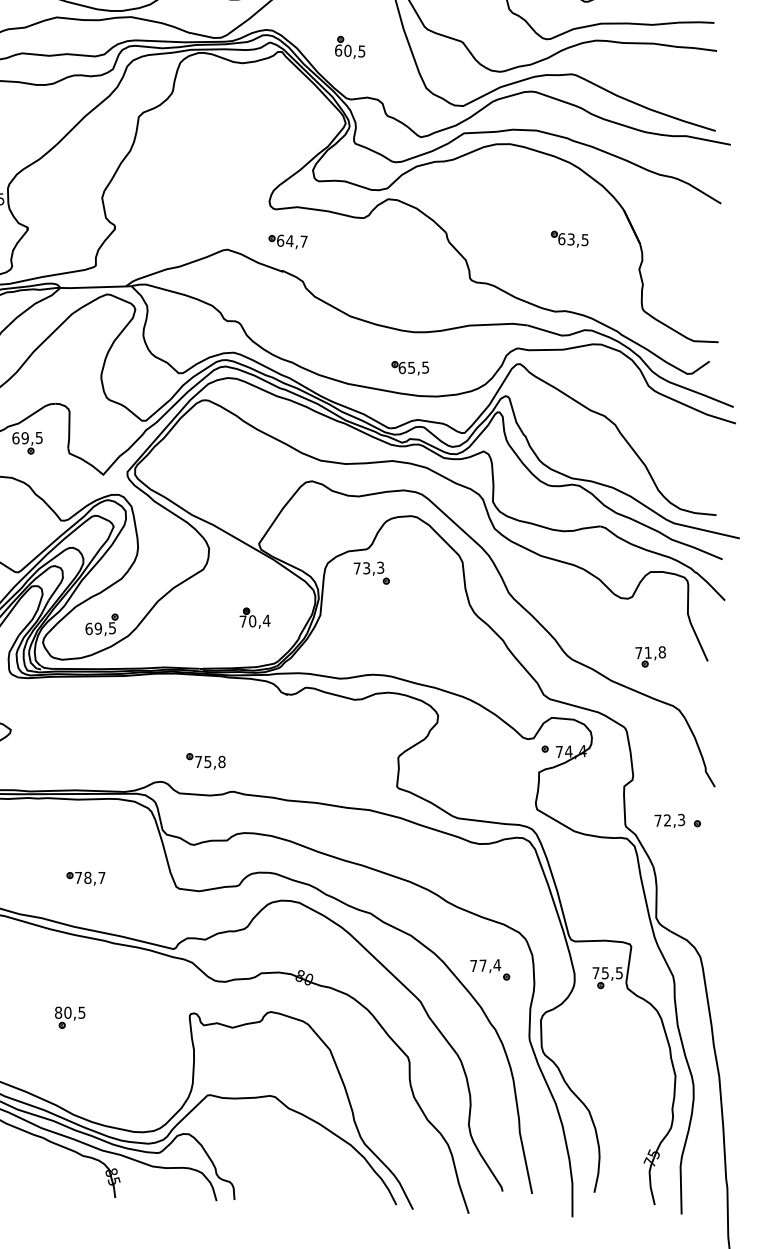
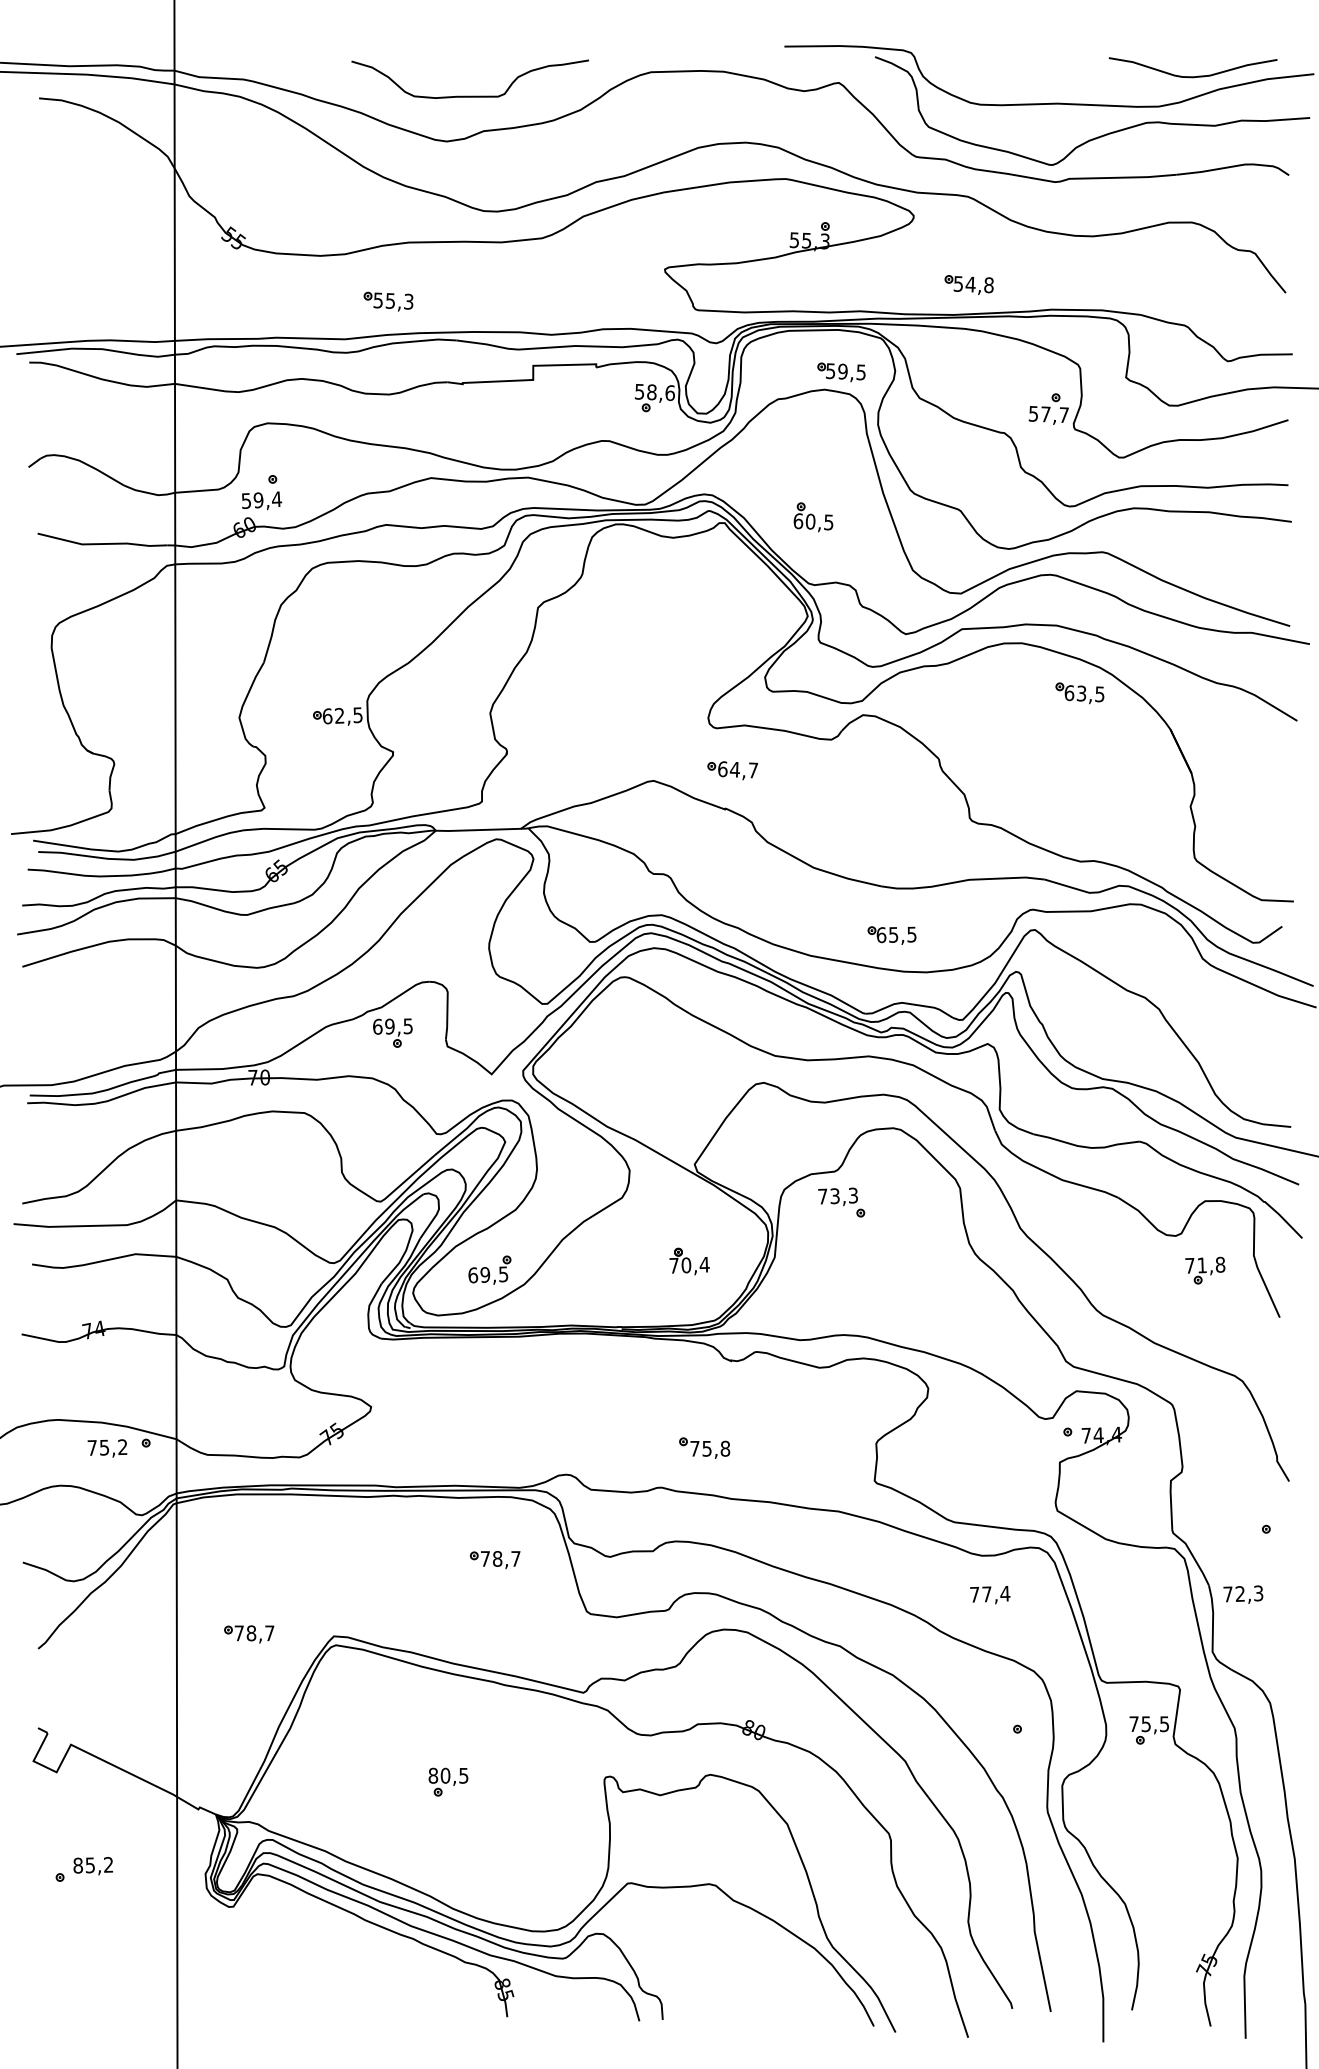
part: (569, 239) -> (1079, 693), moved
part: (650, 656) -> (1205, 1270), moved
part: (205, 760) -> (704, 1447), moved
text: (669, 820) -> (1243, 1594), moved
part: (86, 879) -> (495, 1560), moved
text: (485, 966) -> (990, 1595), moved

